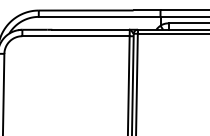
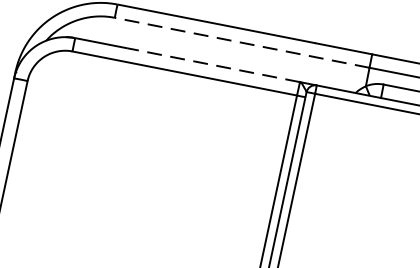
line: (99, 16) -> (242, 41), solid -> dashed
line: (91, 29) -> (219, 65), solid -> dashed

